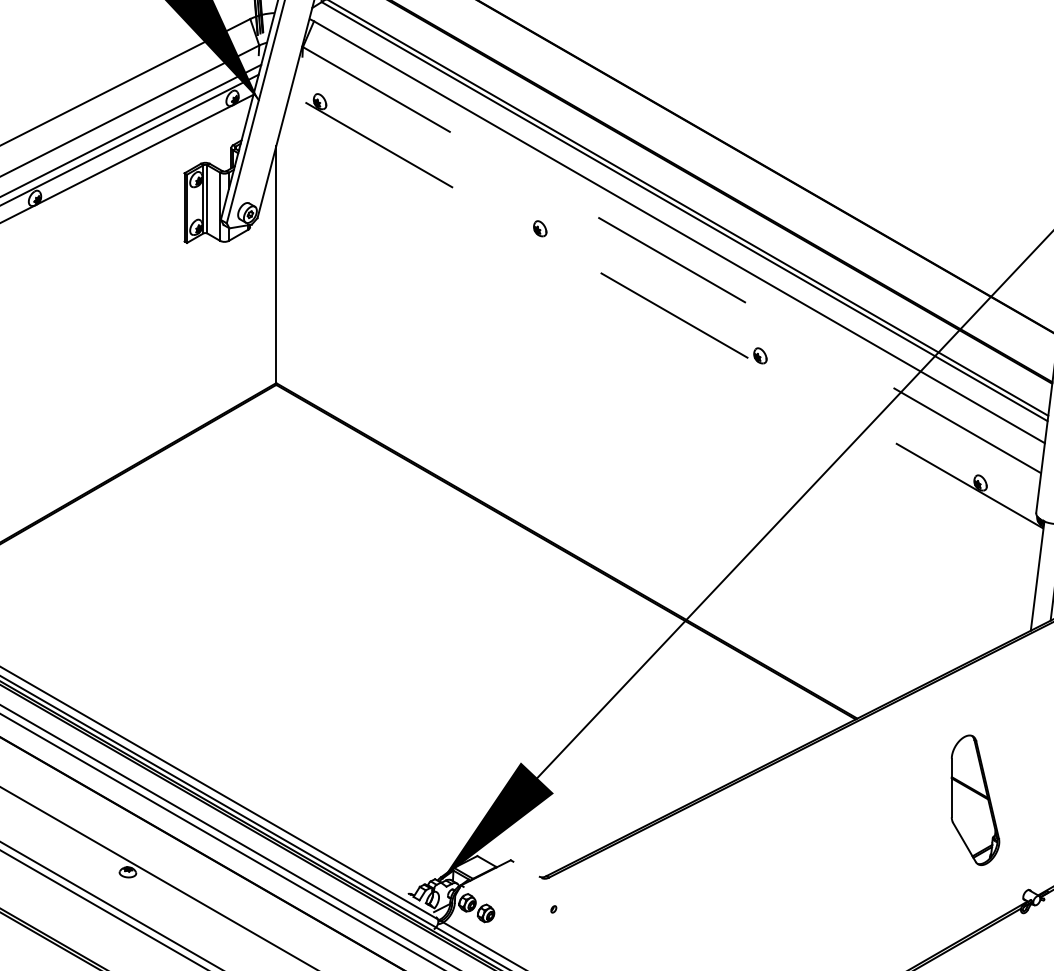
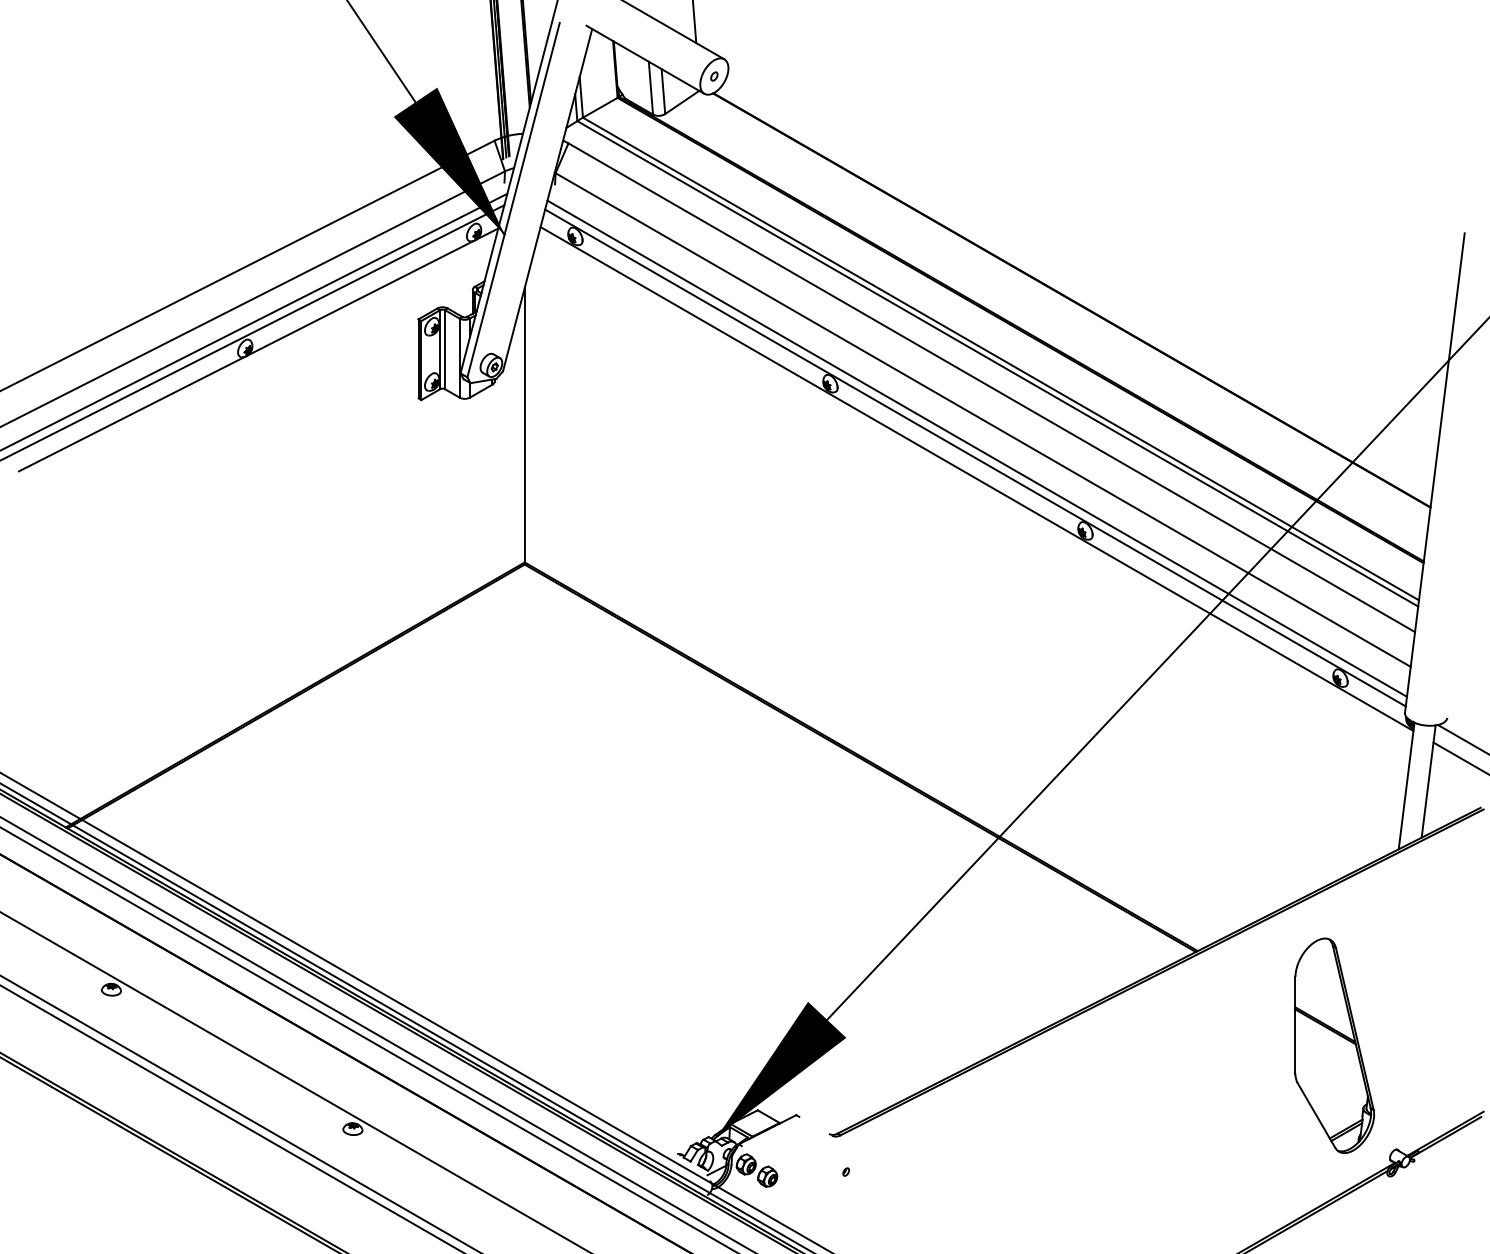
line: (672, 260) -> (983, 420), dashed -> solid
line: (666, 284) -> (976, 448), added
line: (665, 292) -> (975, 457), added
line: (667, 311) -> (977, 479), dashed -> solid
part: (975, 800) -> (1334, 1045), size x1.43

